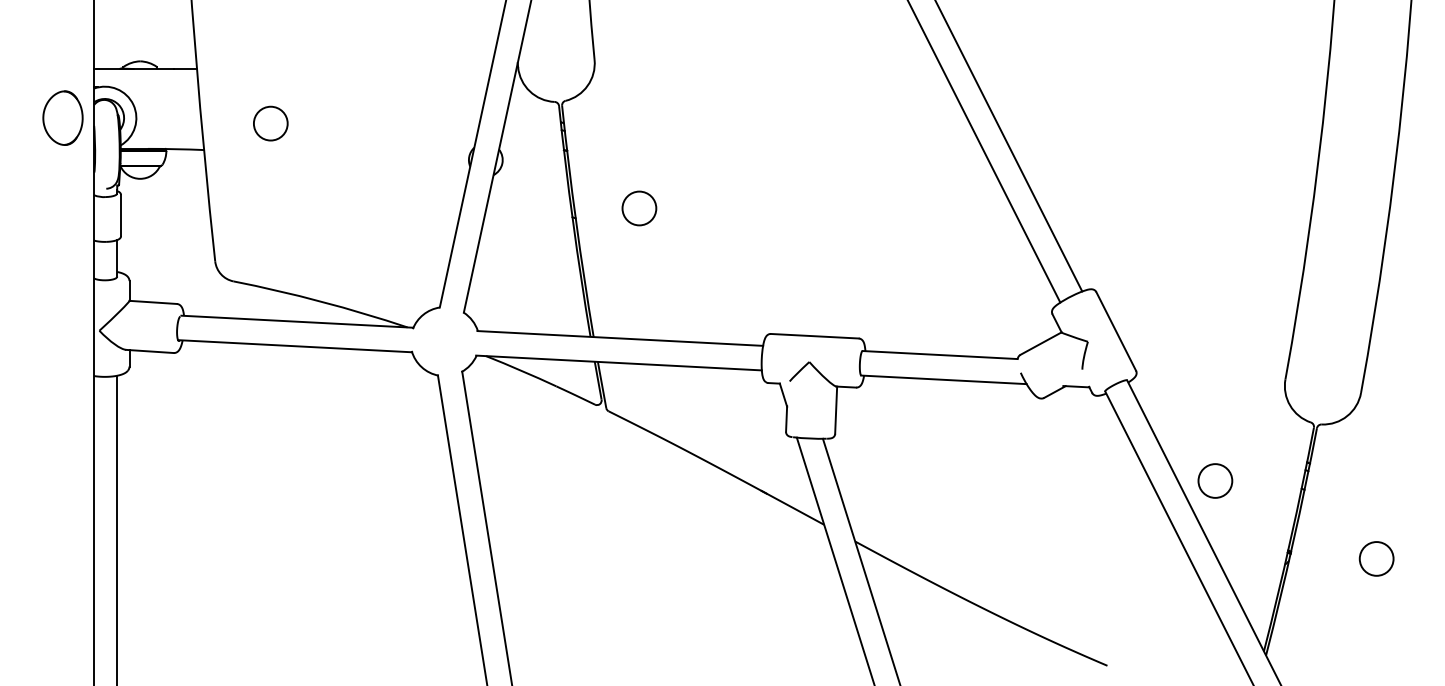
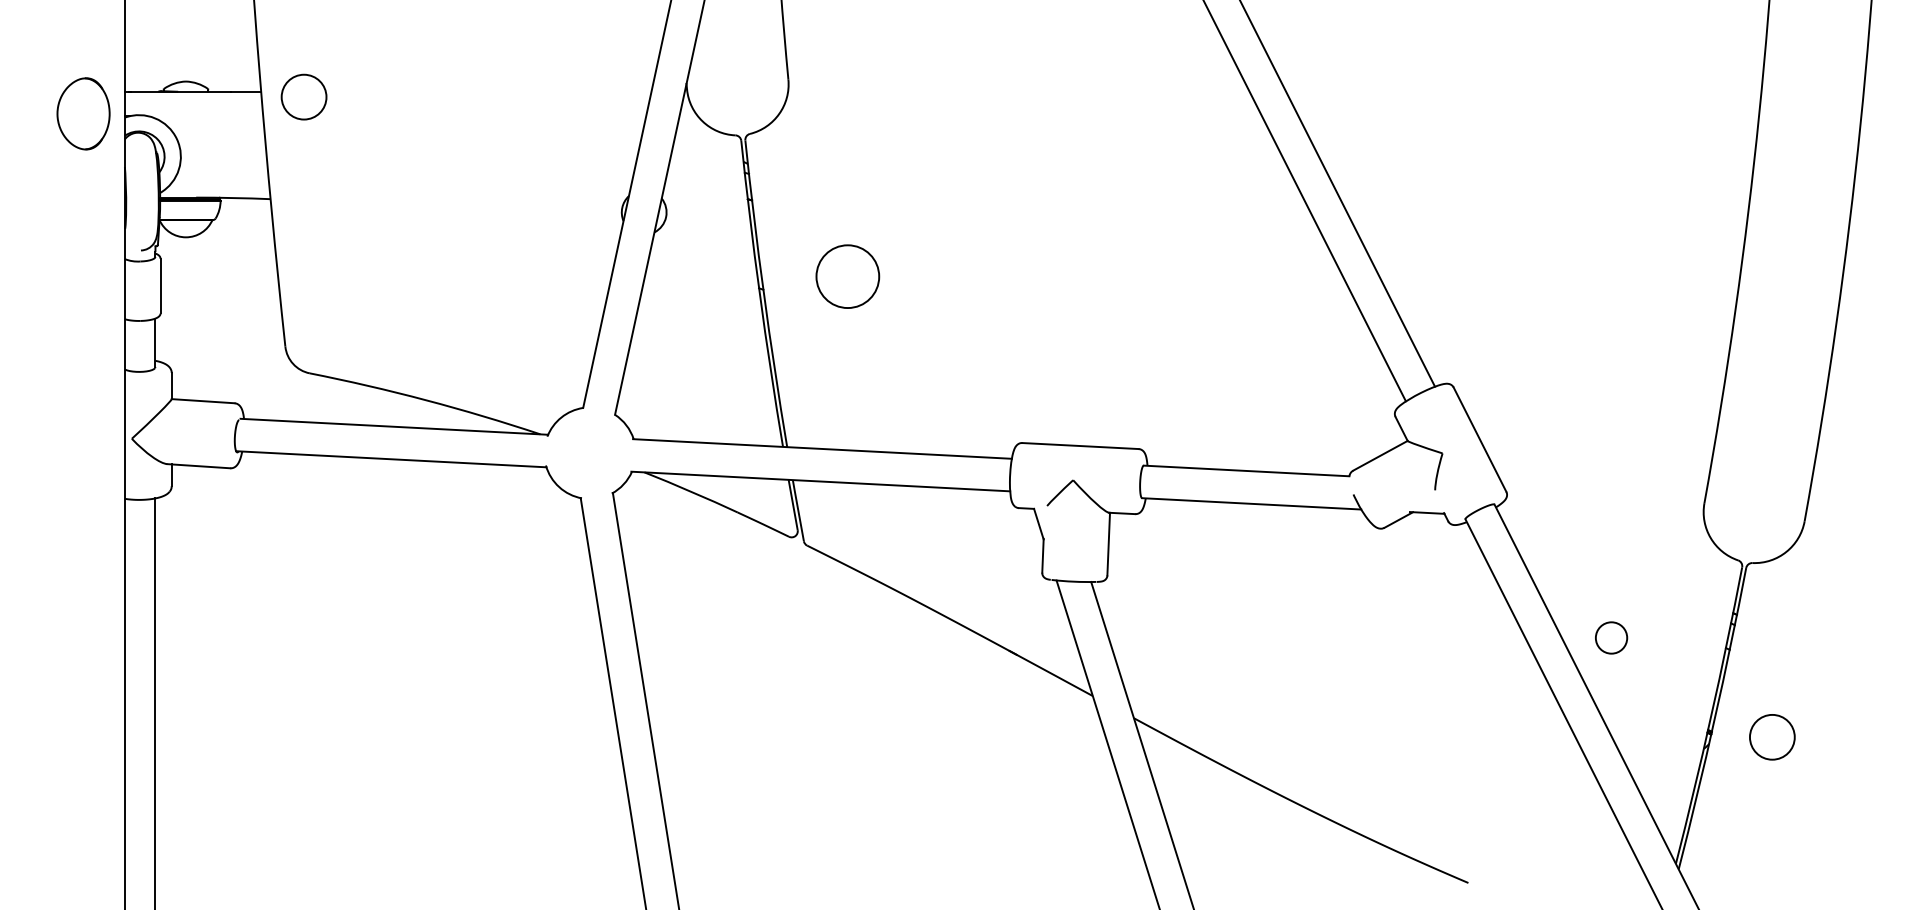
part: (62, 117) -> (83, 113), moved
circle: (270, 123) -> (303, 96), moved
circle: (639, 208) -> (847, 276), size x1.4
circle: (1215, 480) -> (1611, 637), size x0.7
circle: (1376, 559) -> (1772, 737), moved

